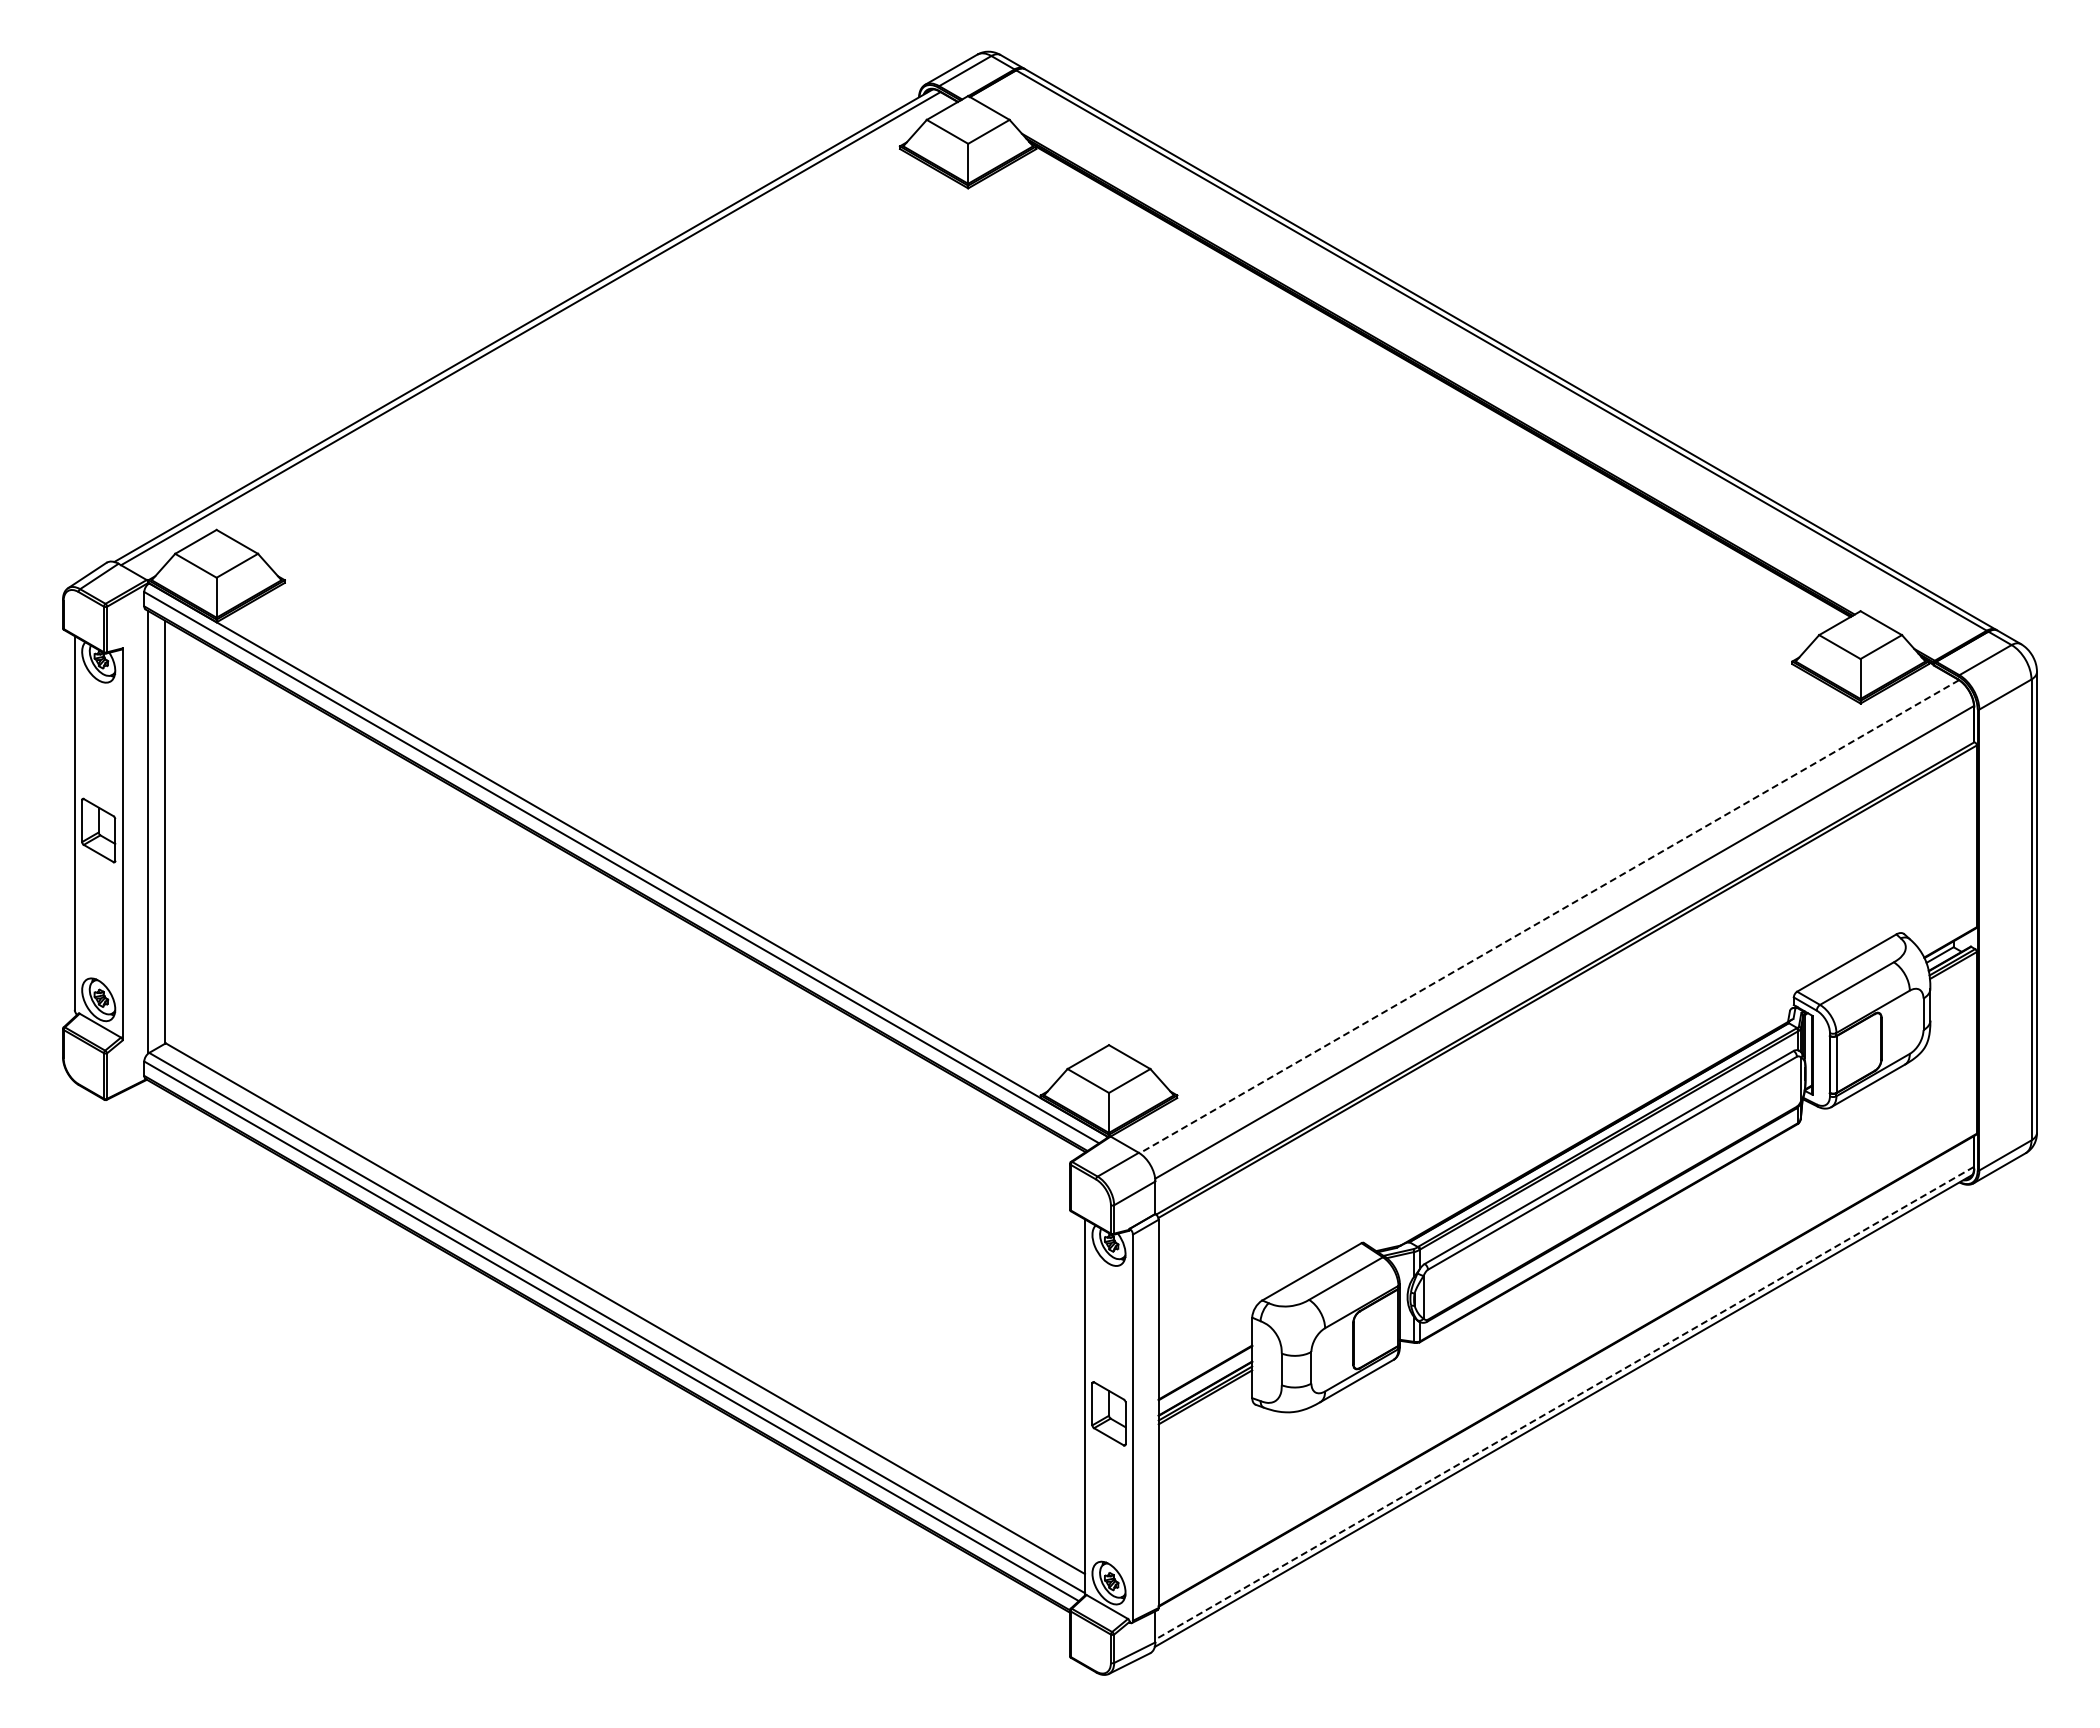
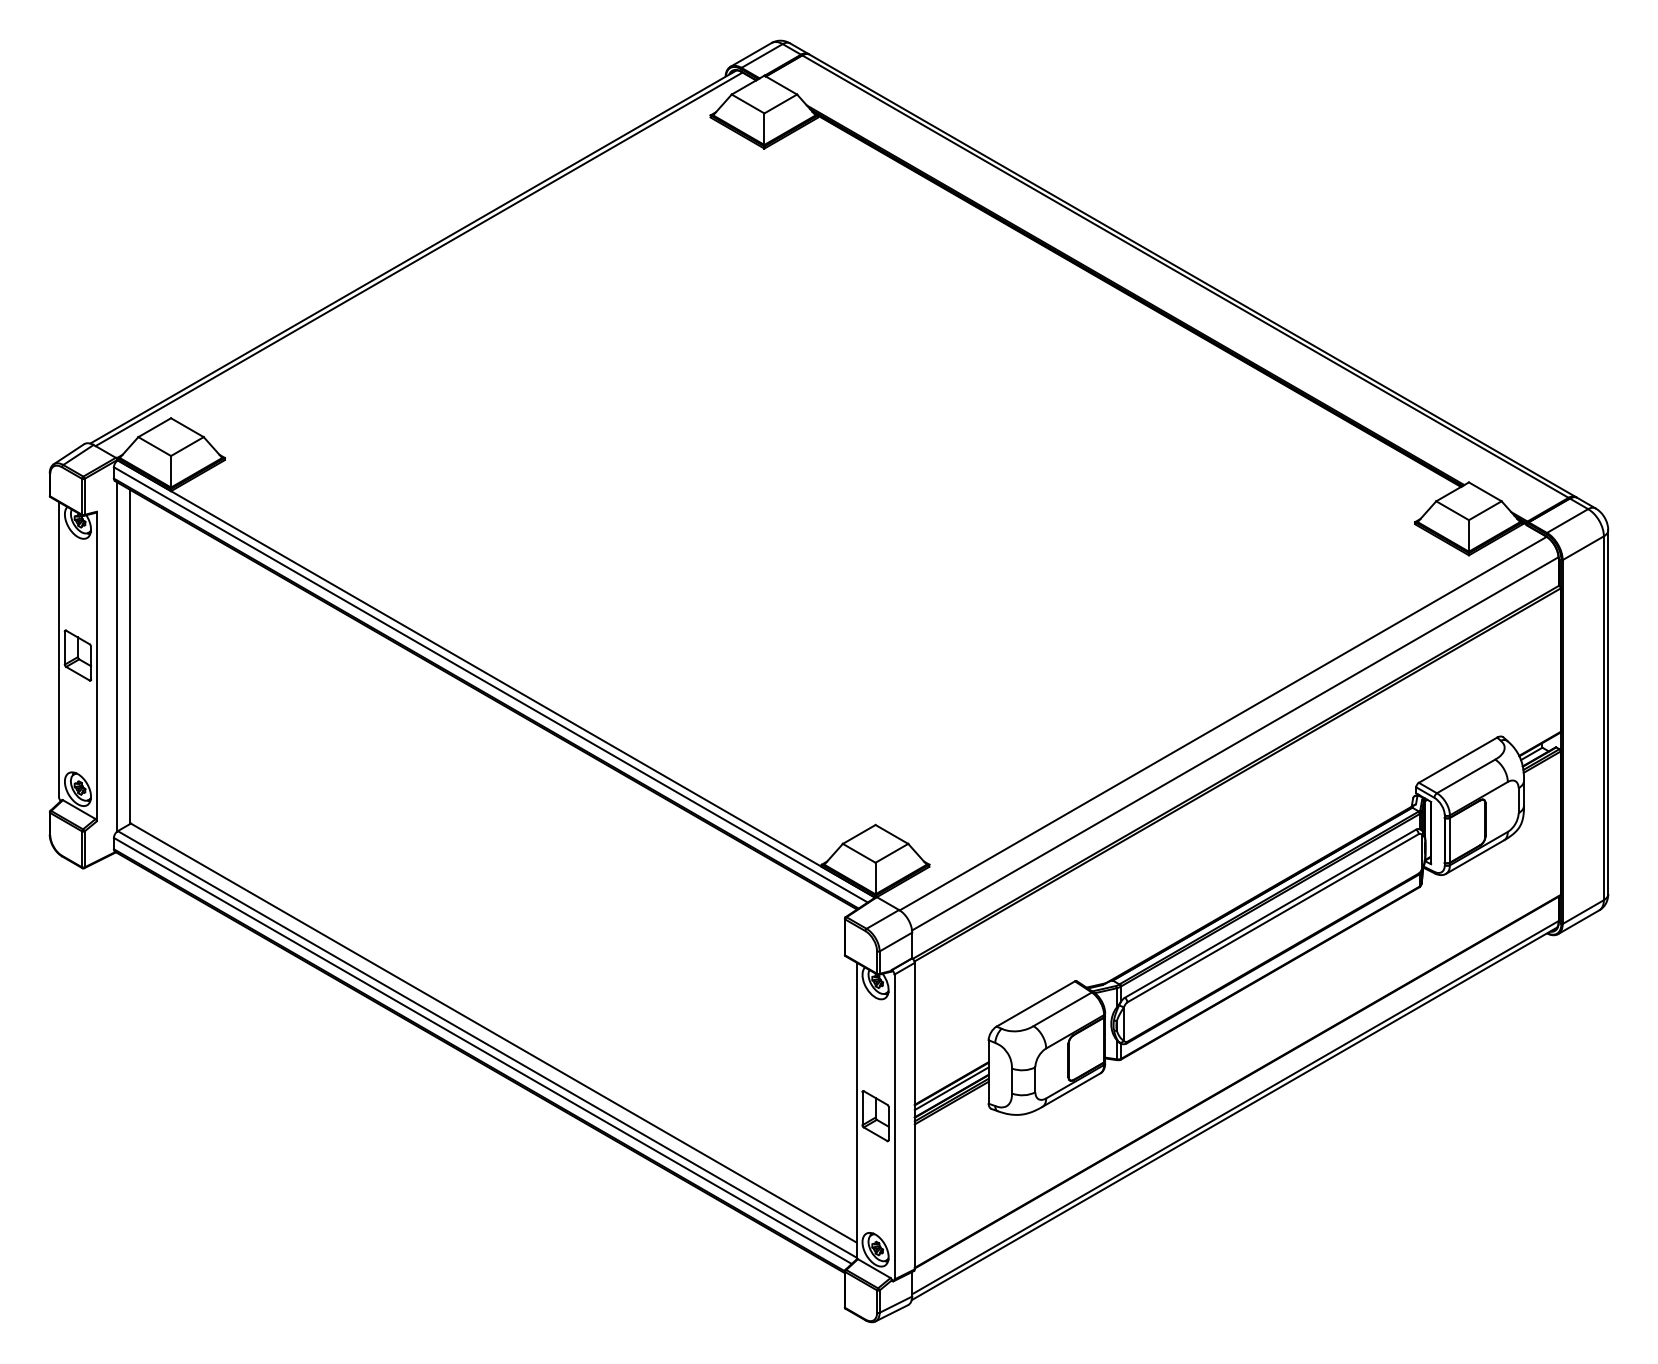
line: (1548, 917) -> (1222, 724), dashed -> solid
line: (1205, 1379) -> (951, 1088), added
line: (1564, 1403) -> (1235, 1107), dashed -> solid

